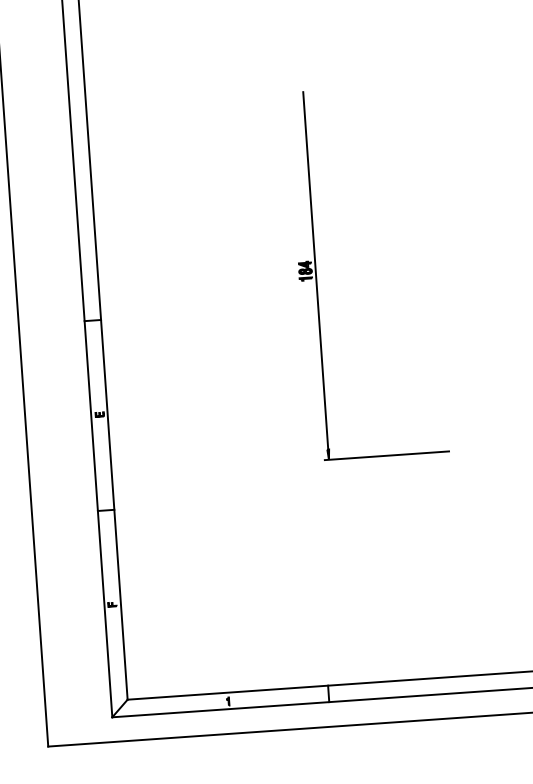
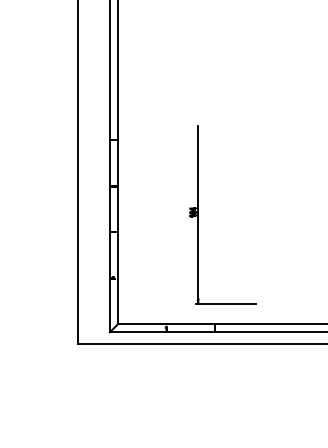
part: (316, 274) -> (198, 214), moved

